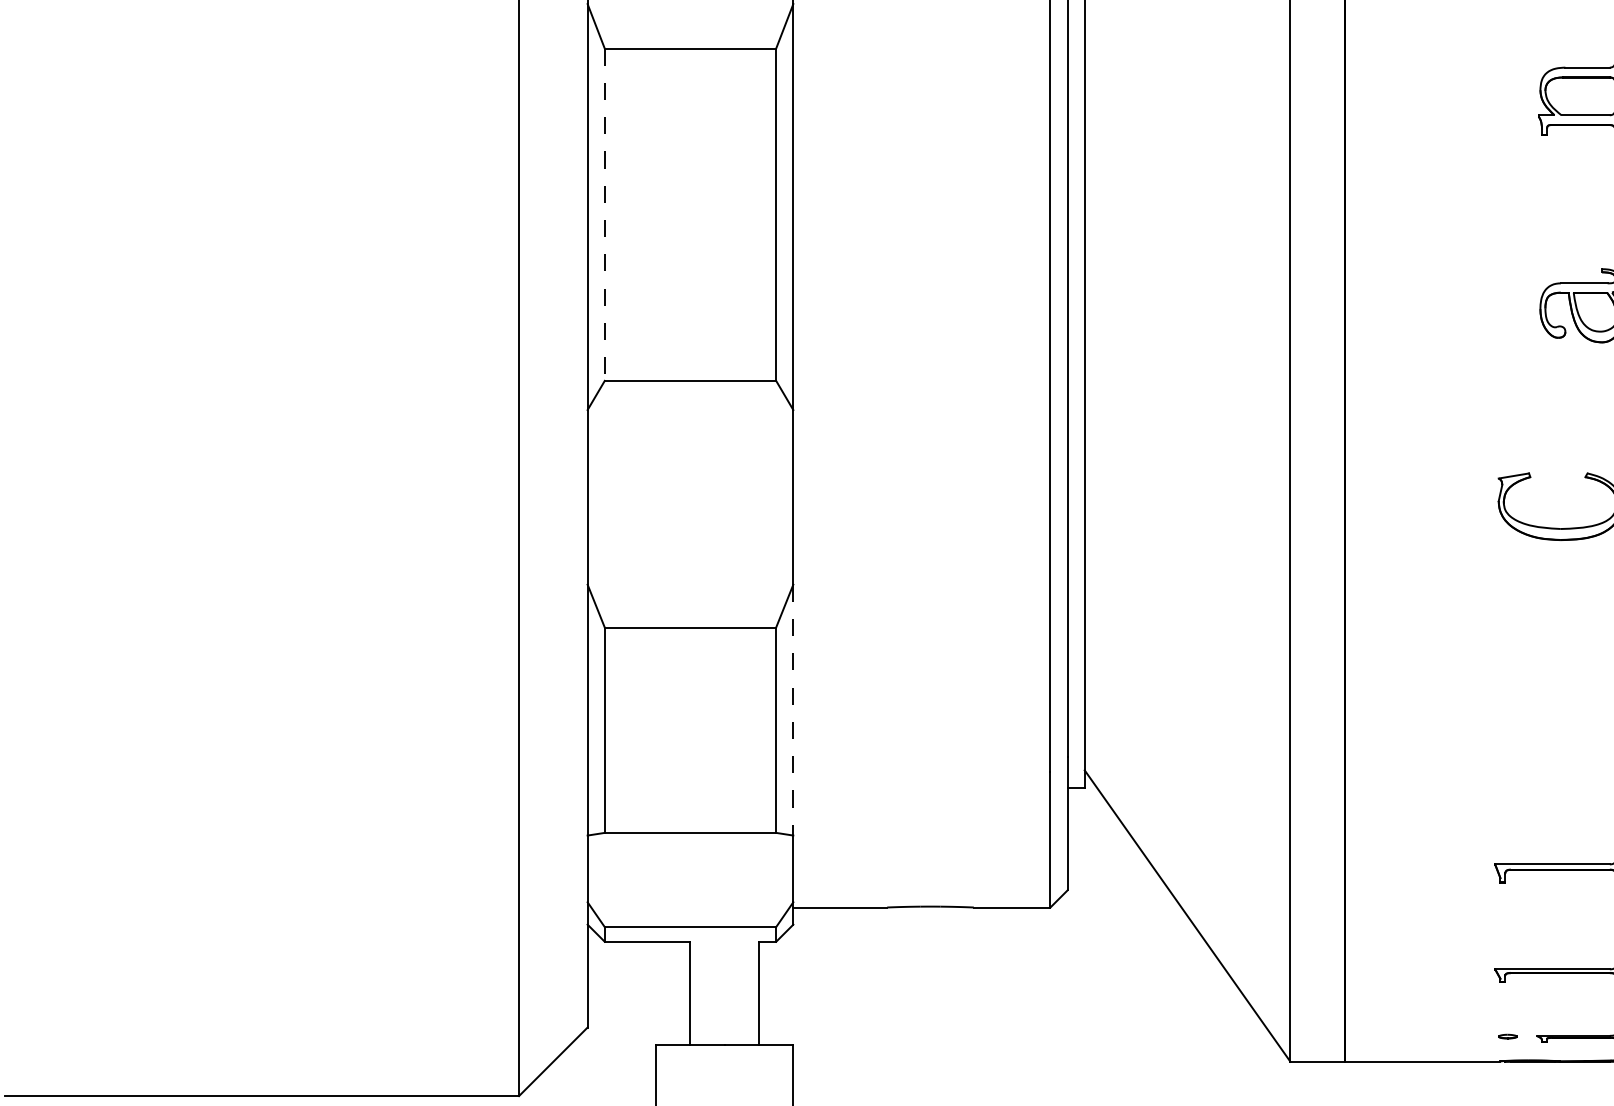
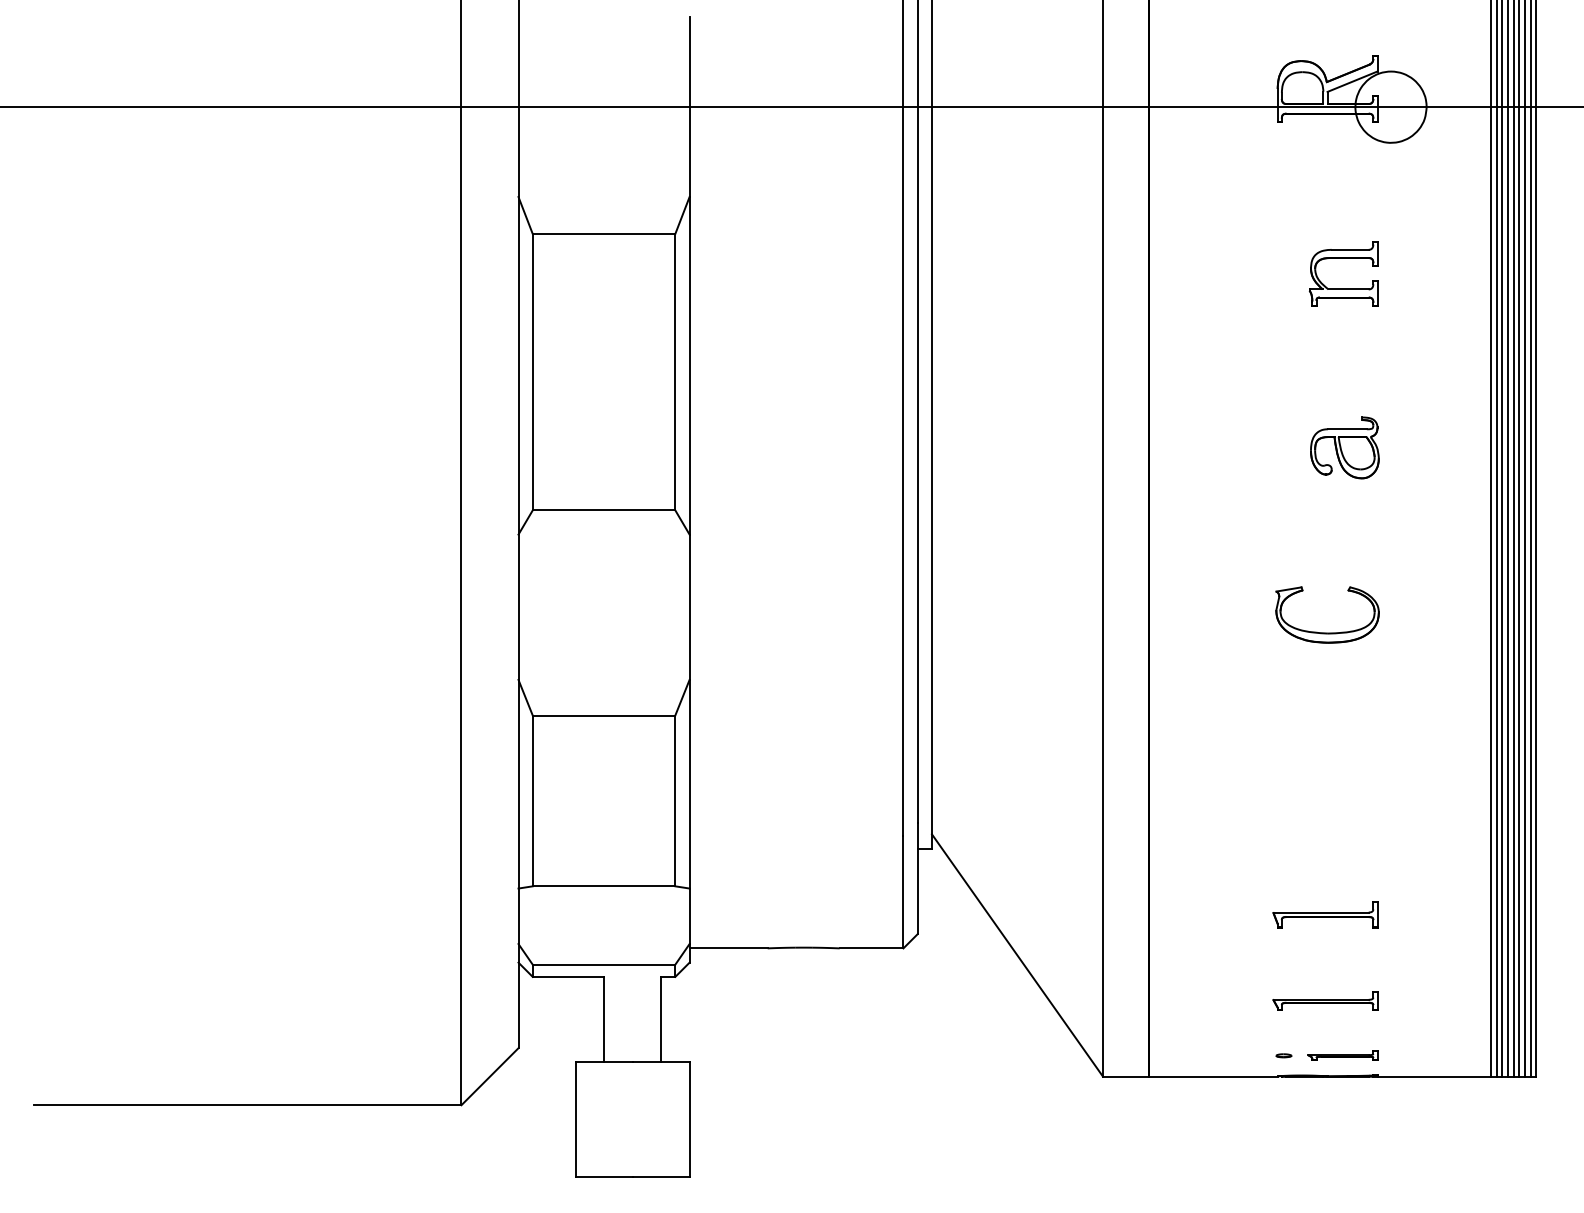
line: (604, 215) -> (532, 372), dashed -> solid
line: (793, 710) -> (689, 784), dashed -> solid

